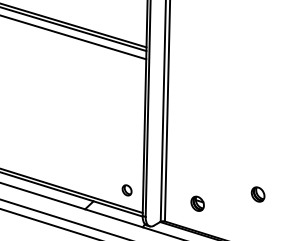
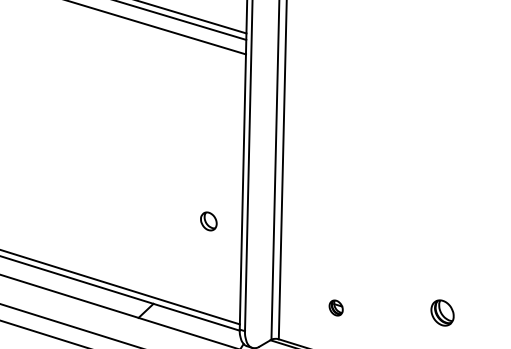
part: (126, 190) -> (207, 221), moved
part: (257, 194) -> (441, 312), moved
part: (197, 203) -> (336, 307), size x0.6

